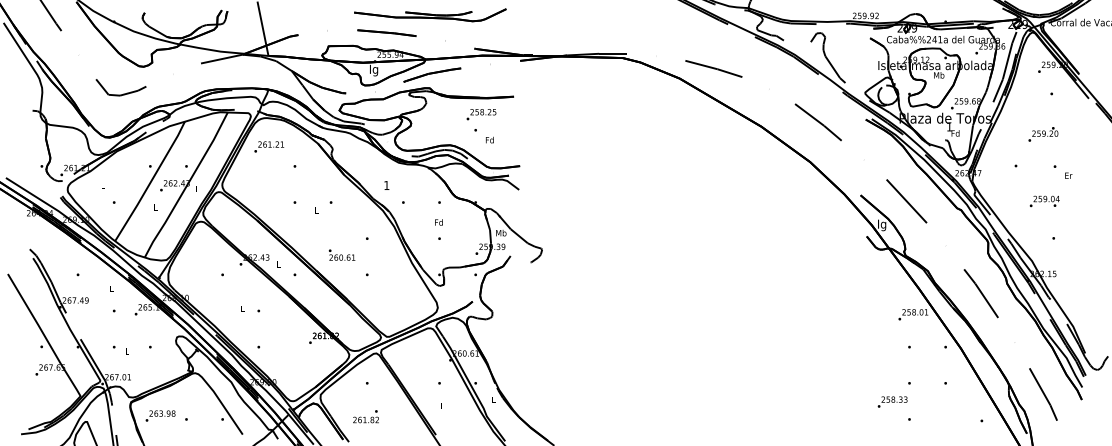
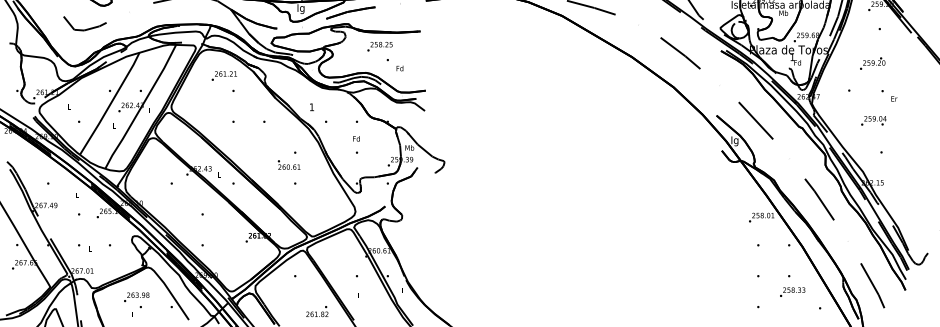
text: (481, 114) -> (380, 46), moved
text: (269, 146) -> (224, 75), moved
text: (341, 254) -> (288, 164), moved
text: (892, 401) -> (792, 291), moved
text: (160, 415) -> (136, 296), moved
text: (365, 416) -> (316, 311), moved

